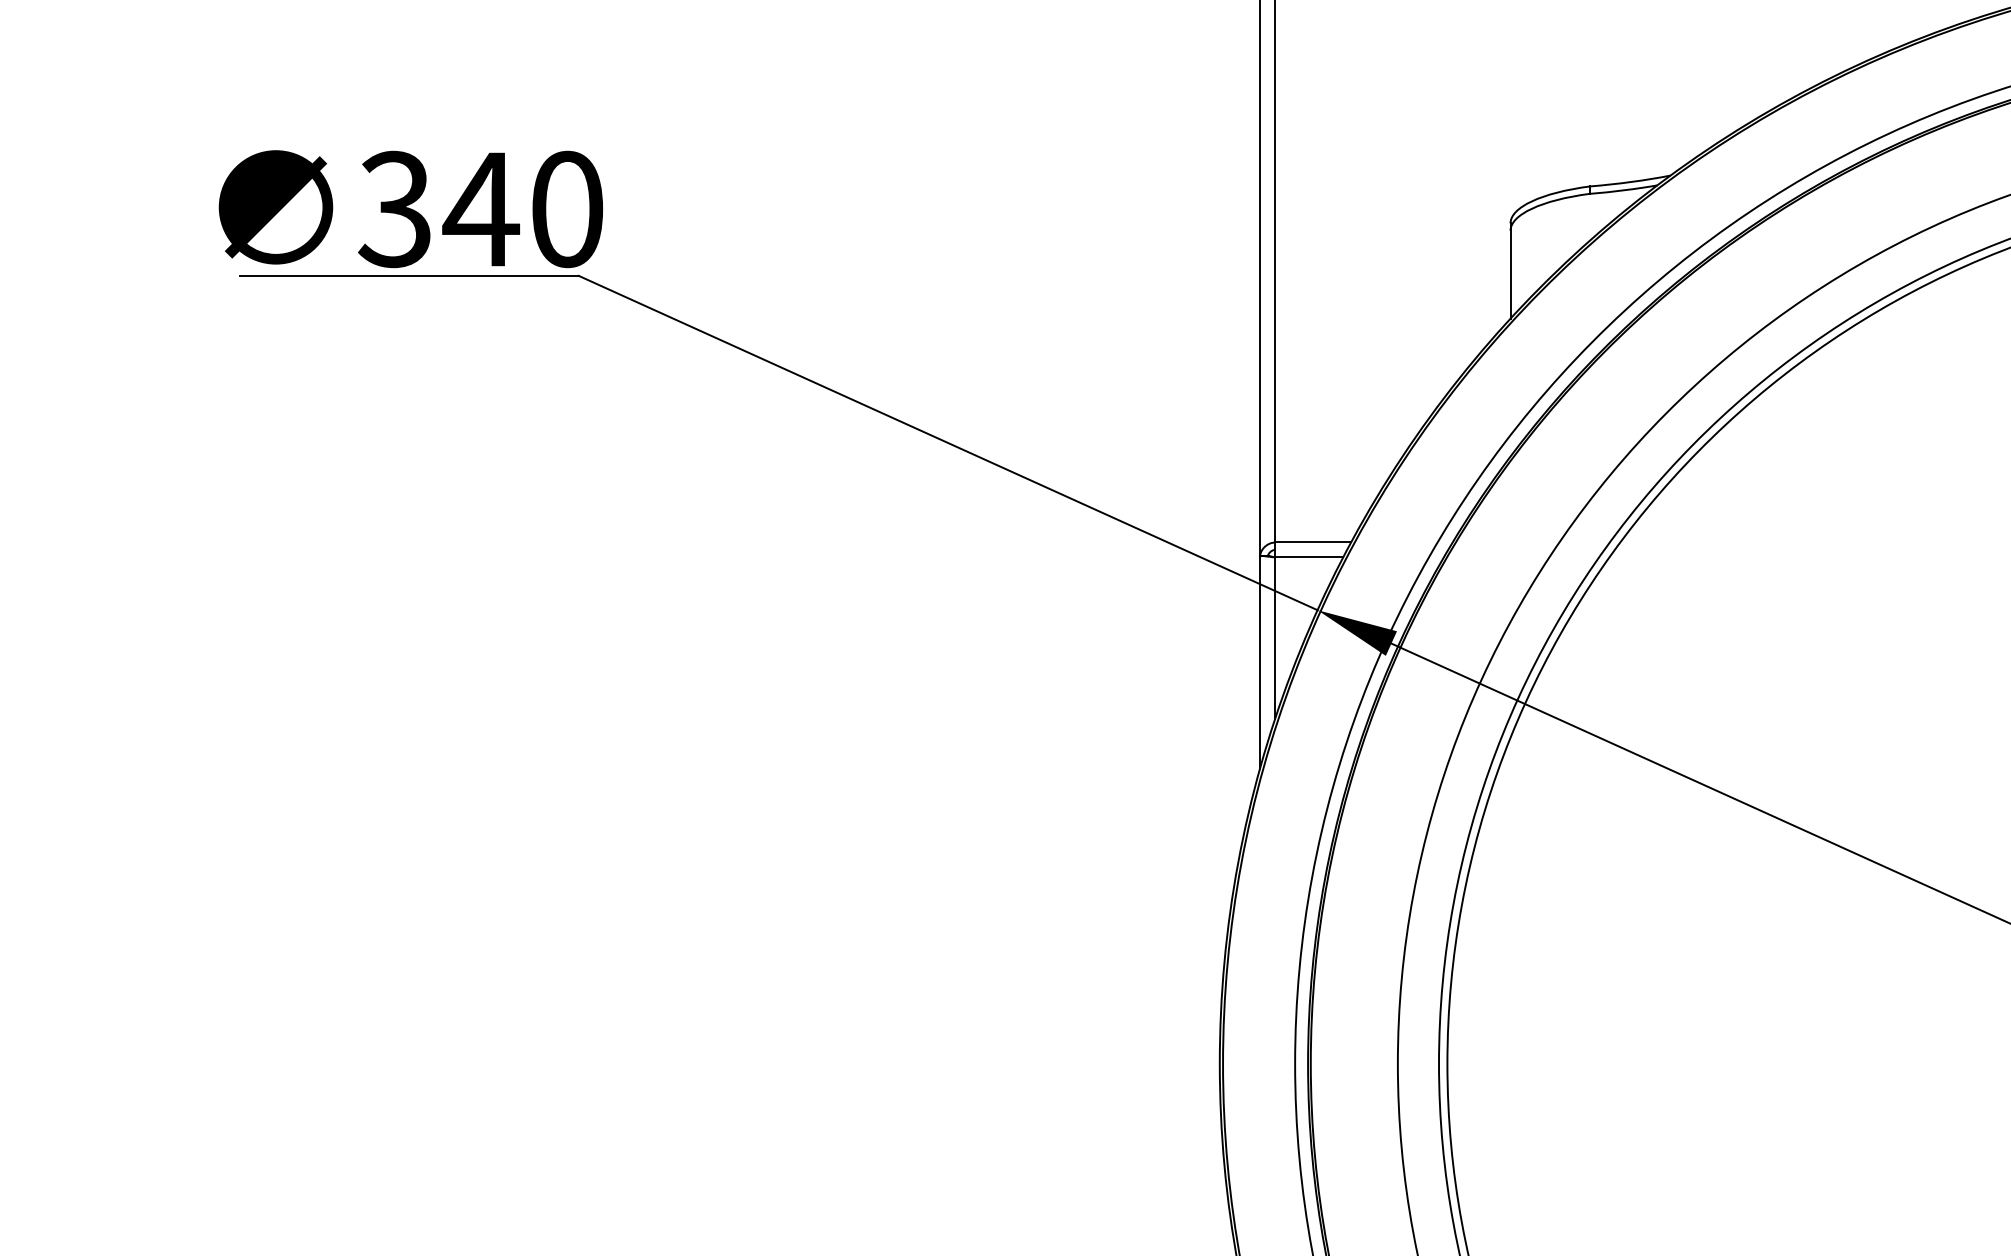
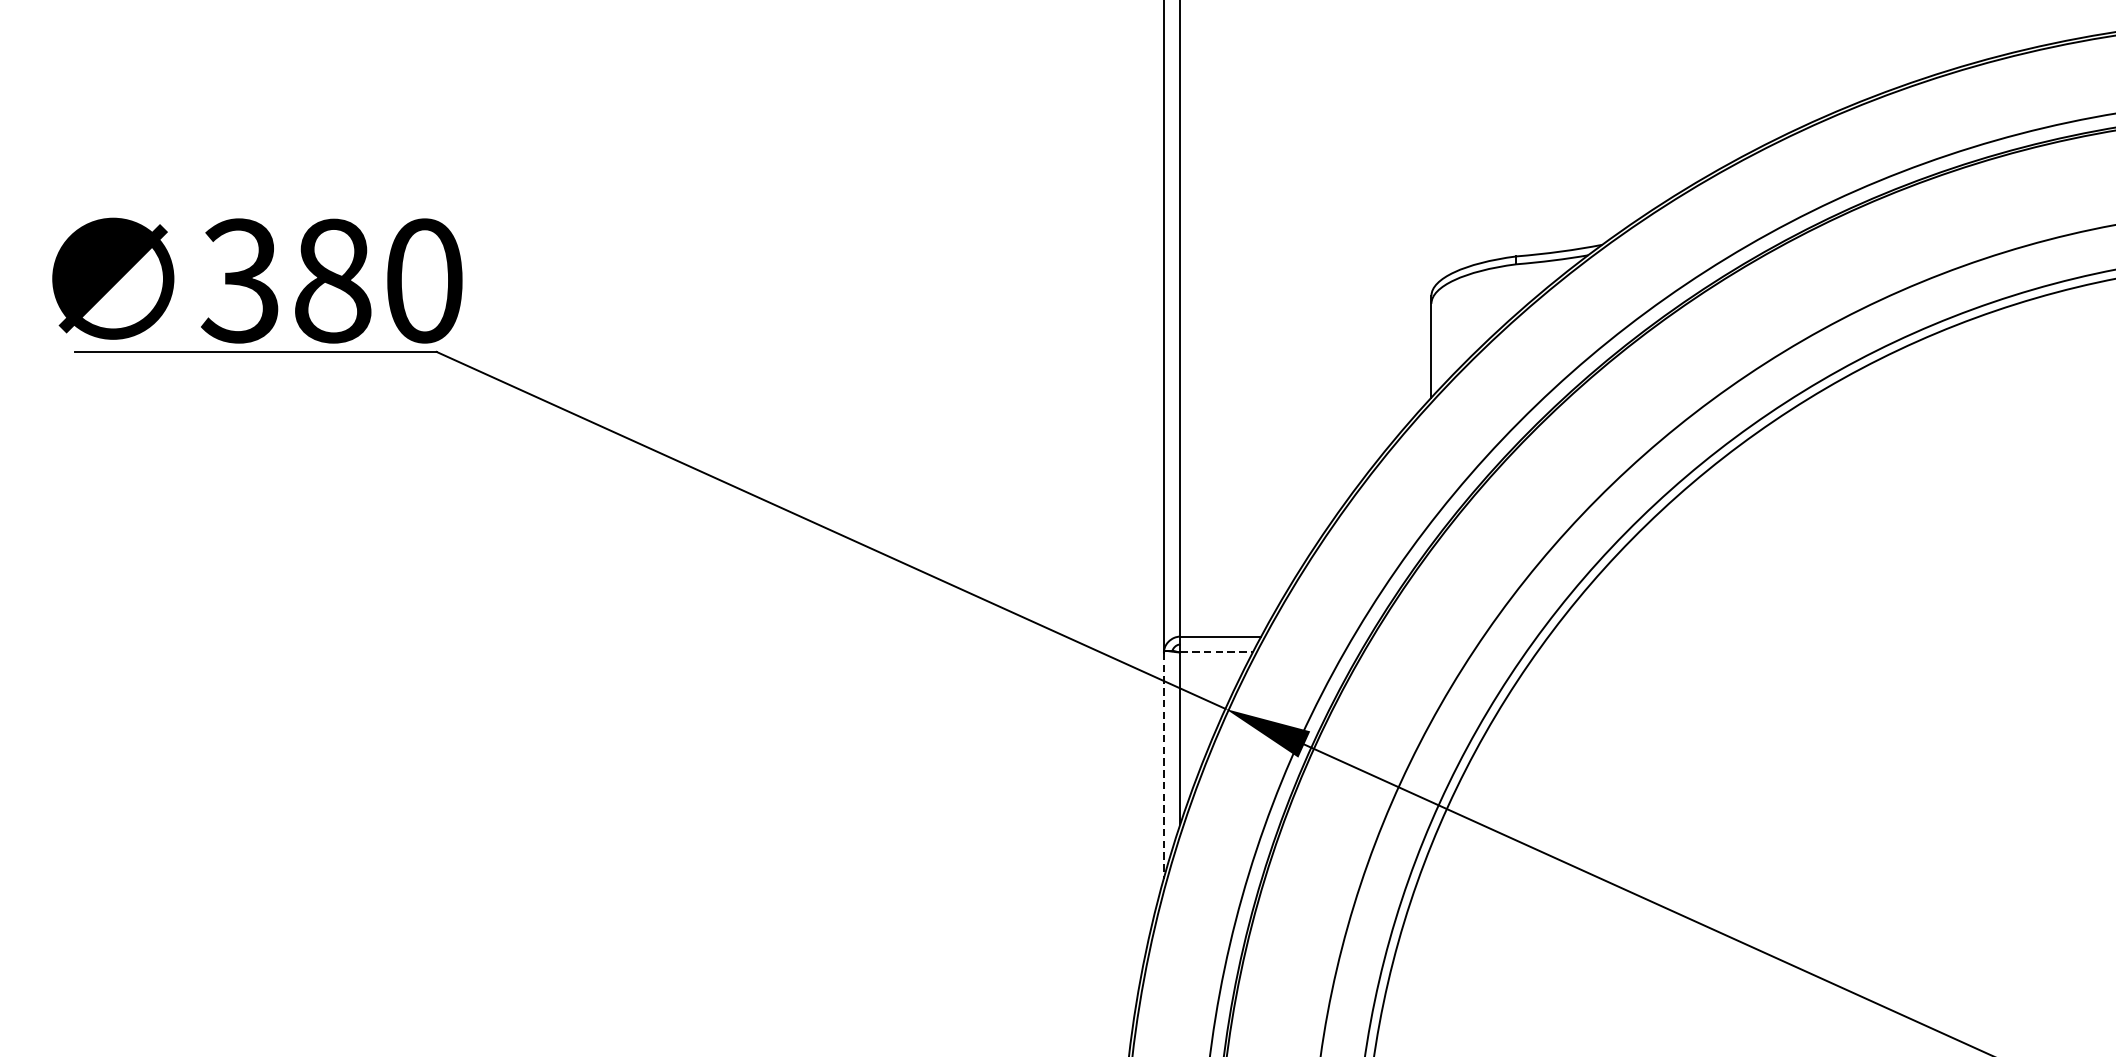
text: (481, 209) -> (332, 281), 340 -> 380
line: (1309, 557) -> (1216, 652), solid -> dashed
line: (1259, 663) -> (1163, 765), solid -> dashed

